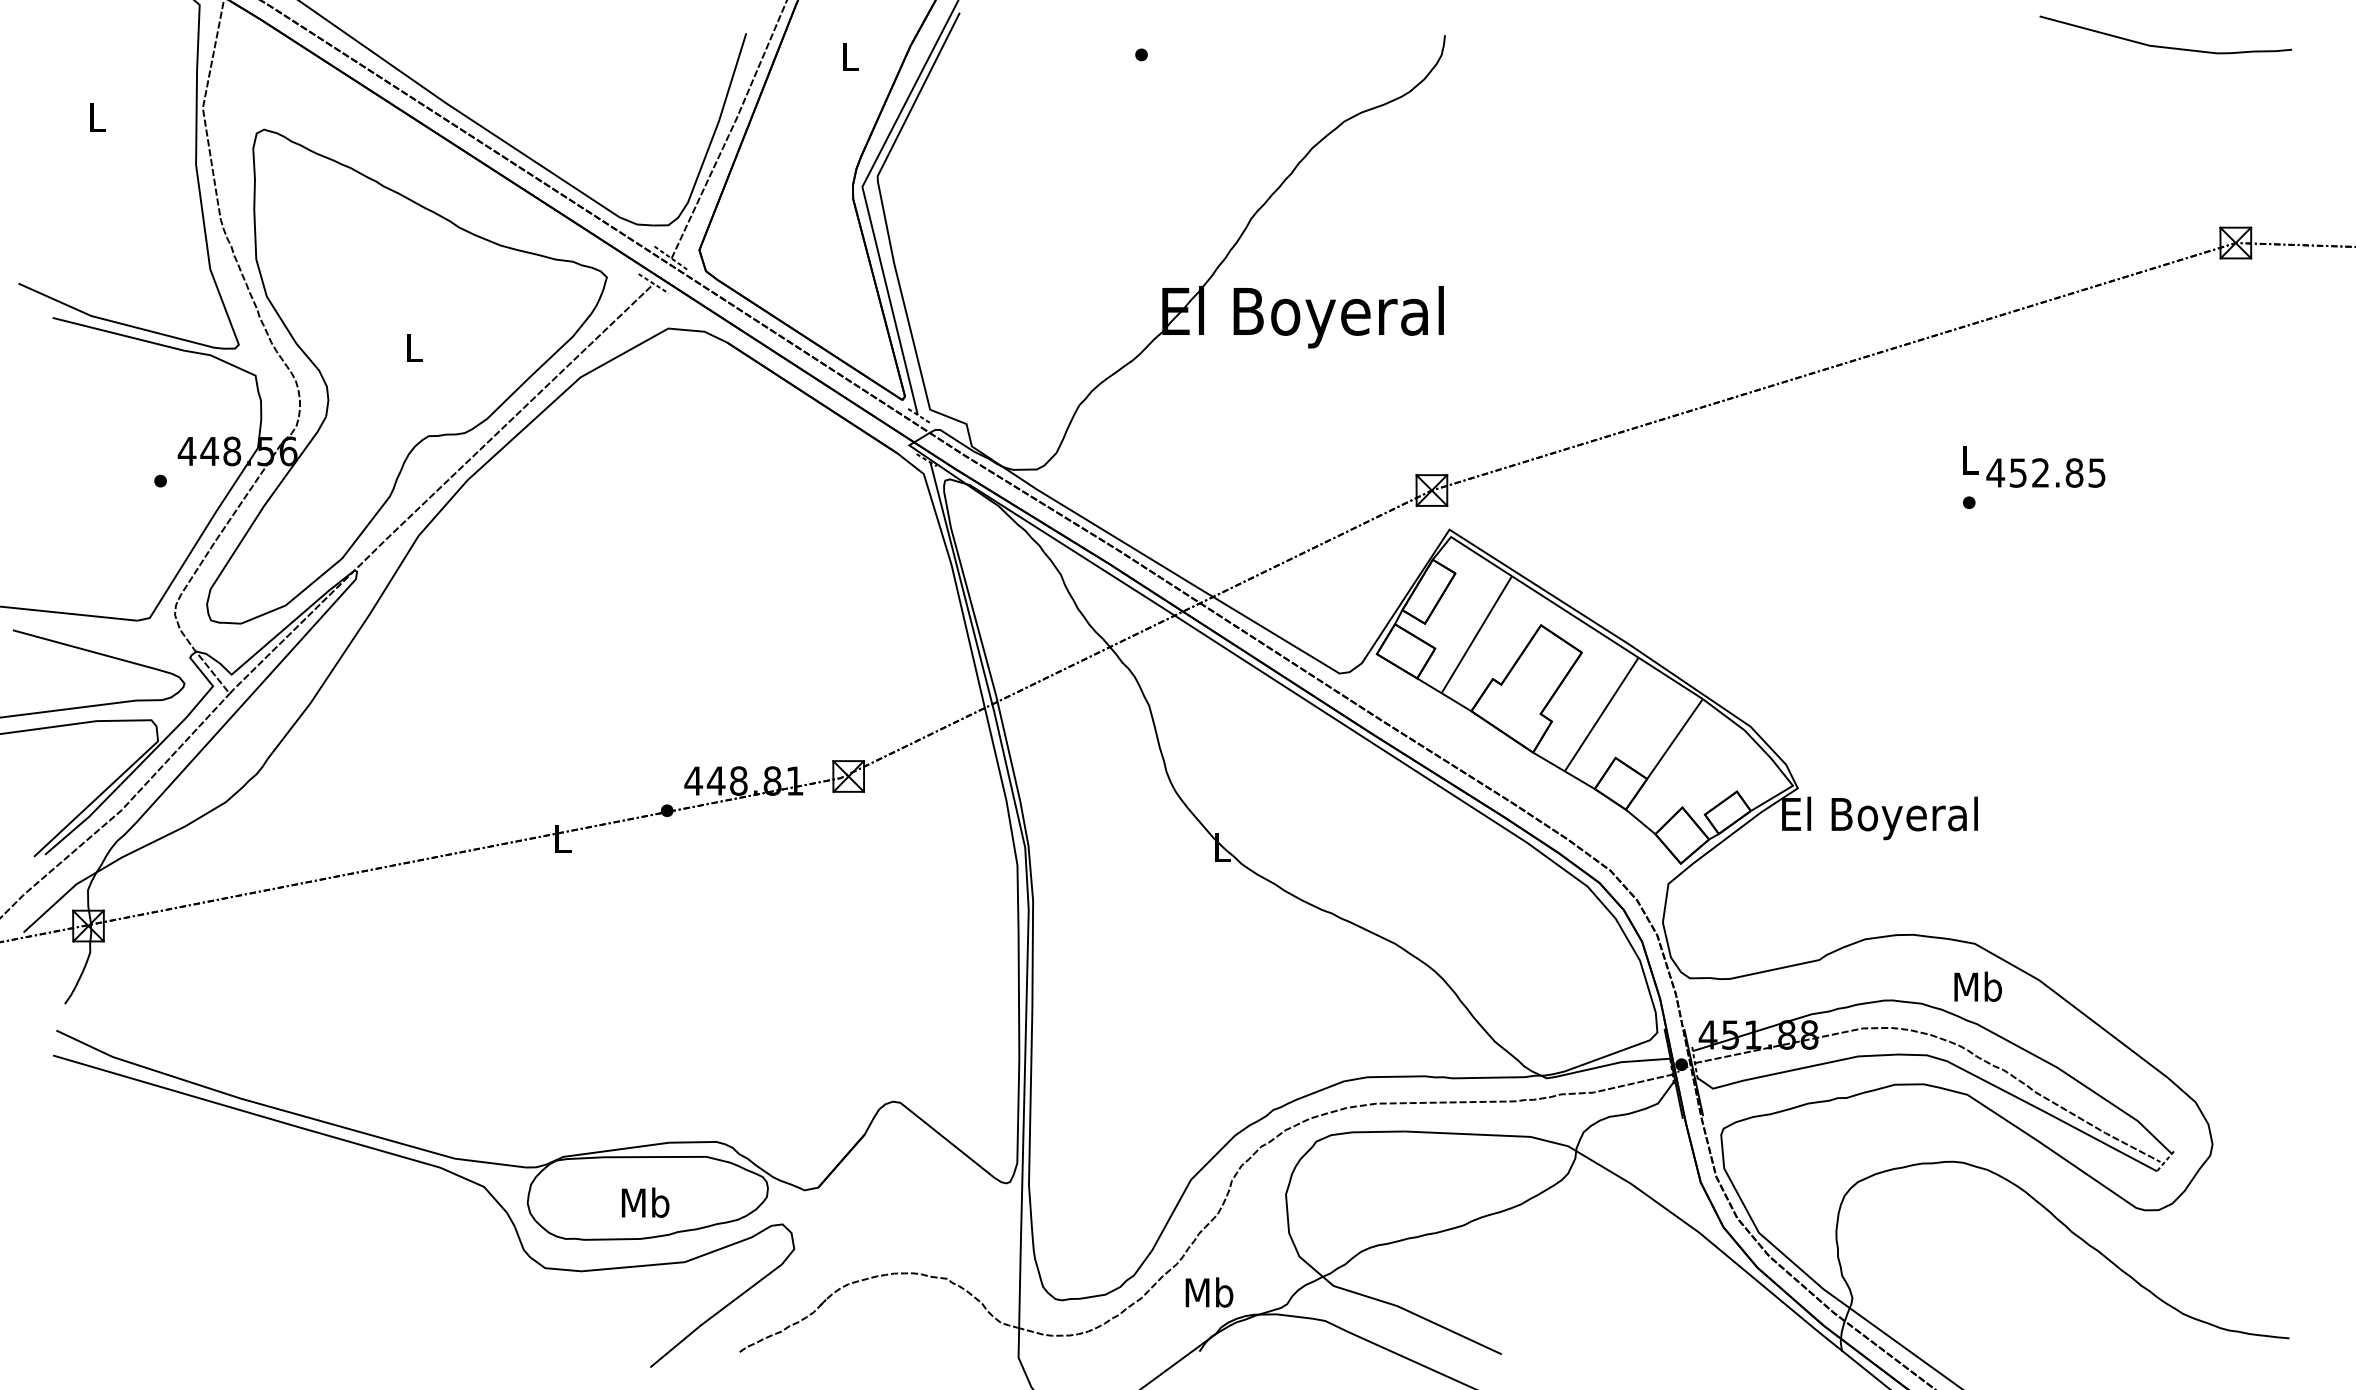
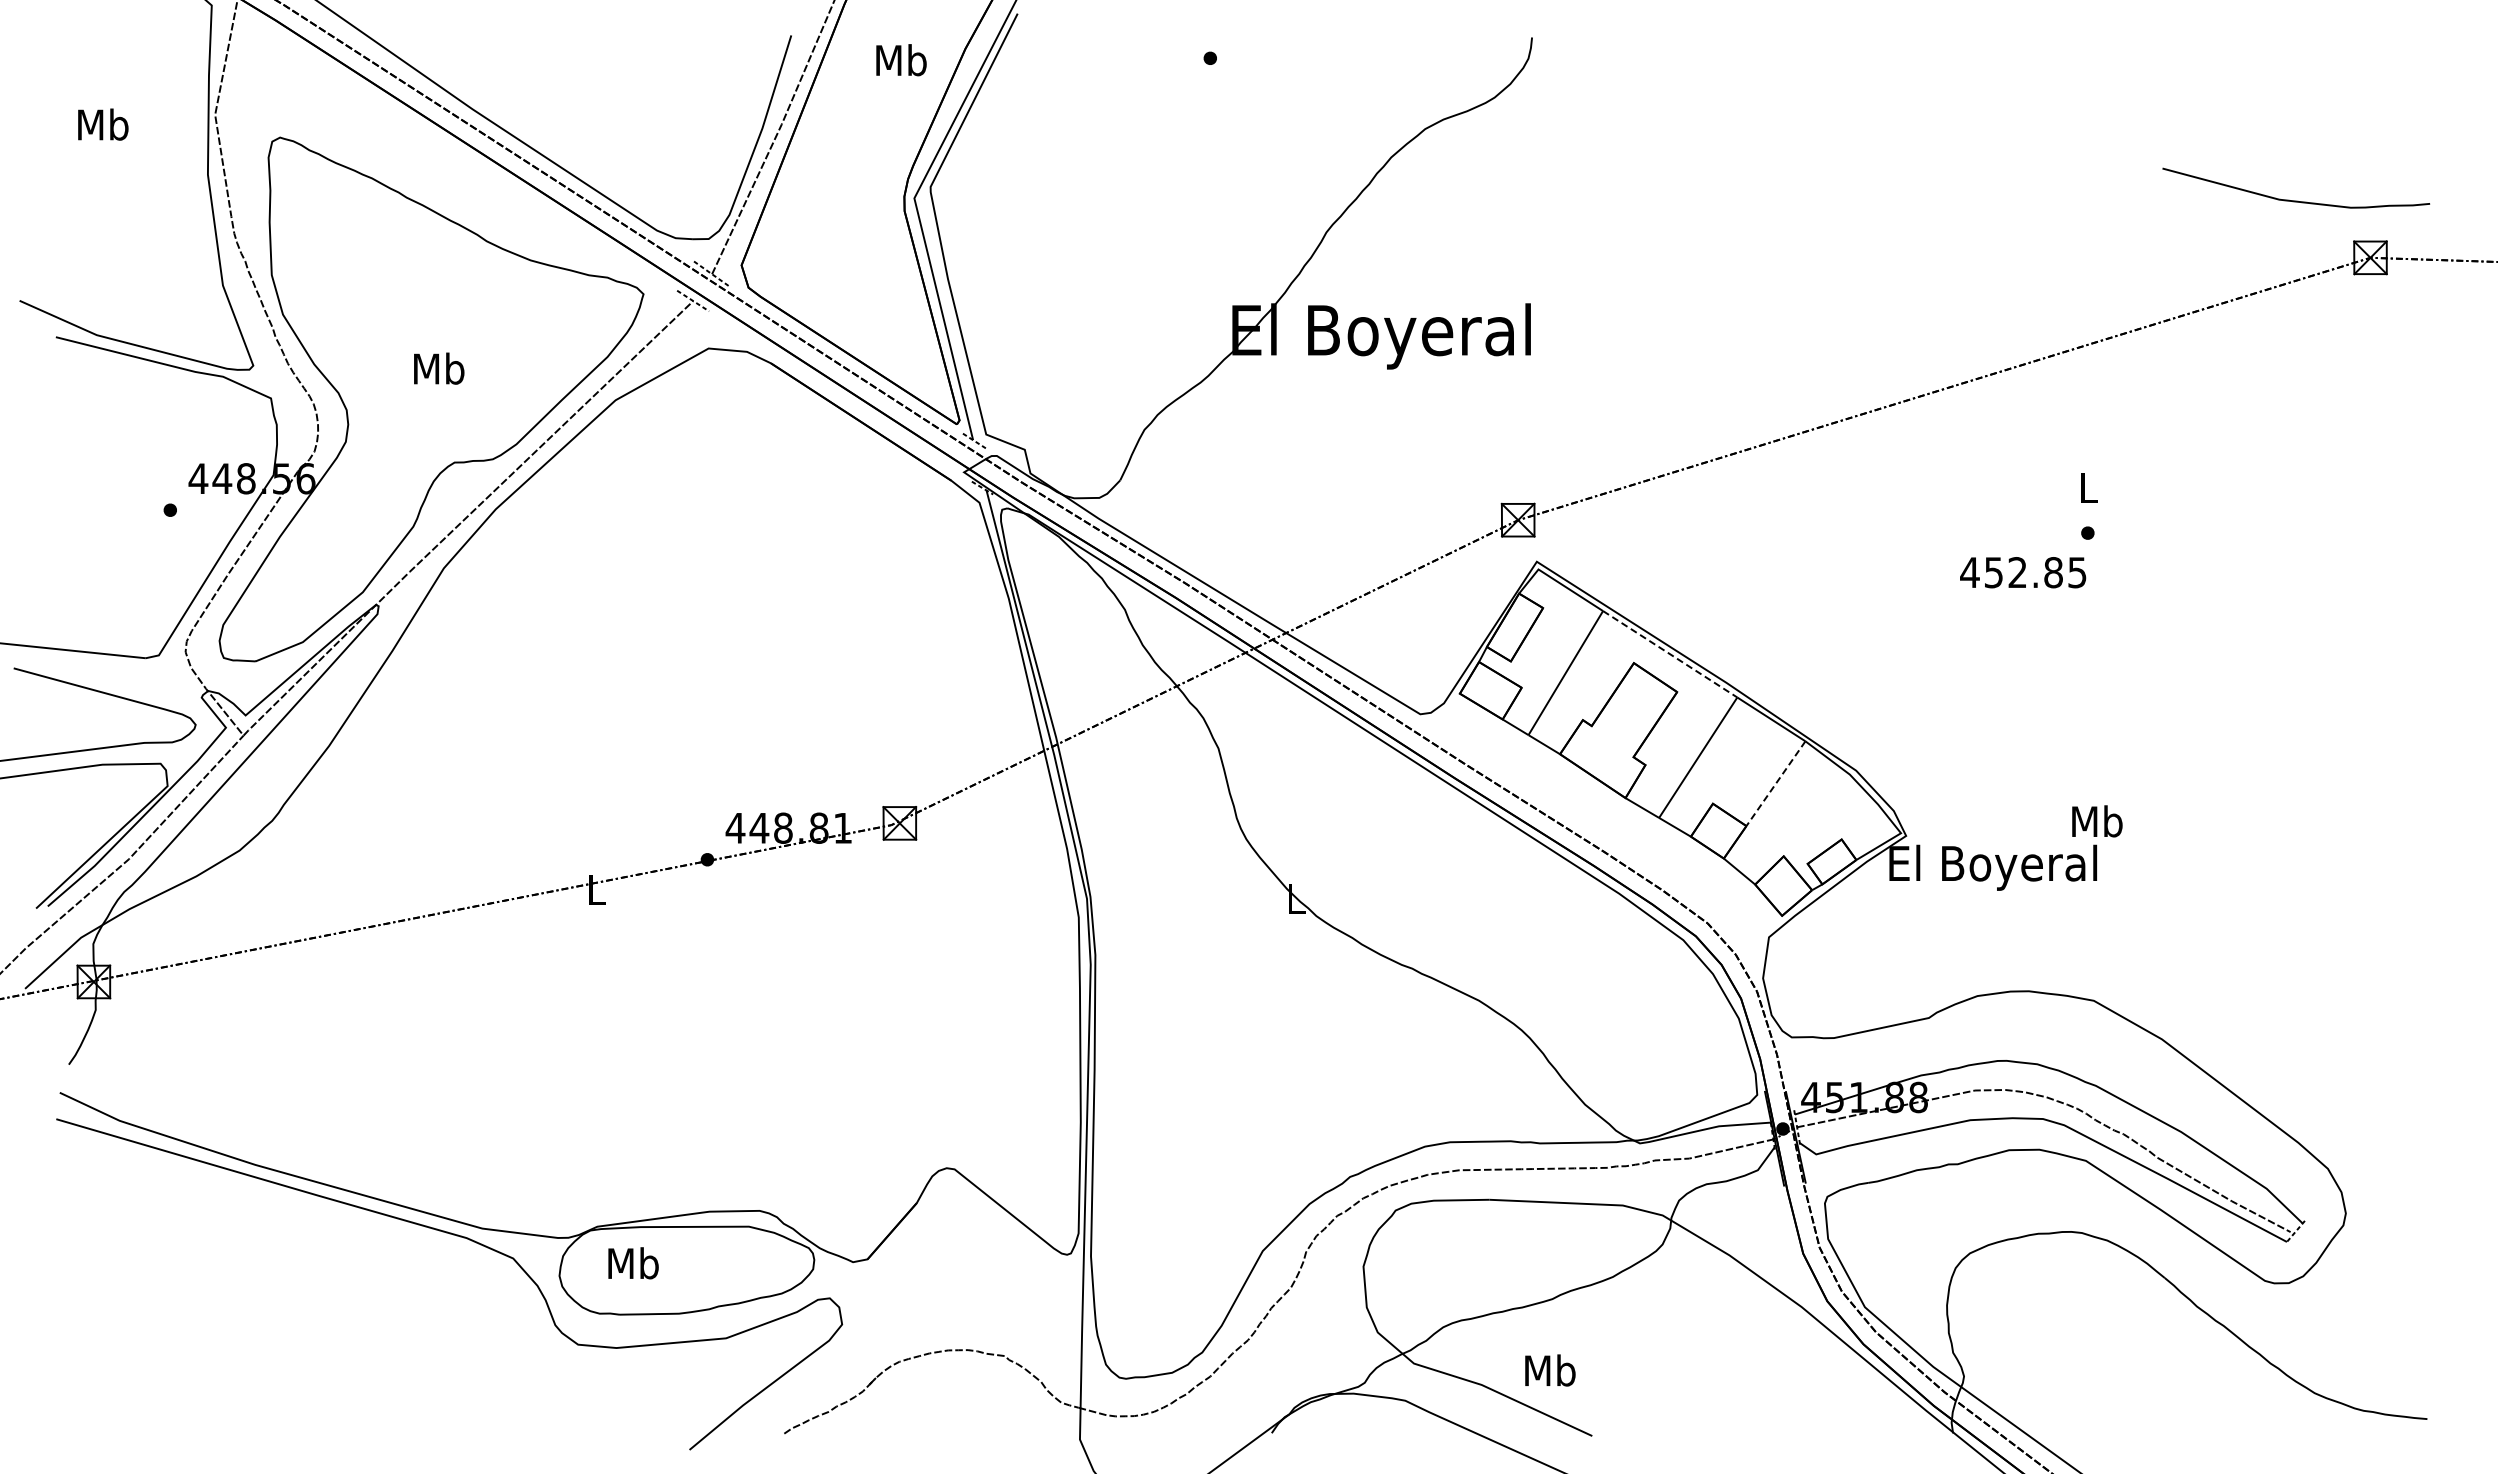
curve: (2166, 46) -> (2296, 200), moved
text: (850, 56) -> (901, 60), L -> Mb
text: (97, 117) -> (103, 124), L -> Mb
text: (414, 347) -> (439, 368), L -> Mb
text: (2046, 472) -> (2023, 572), moved
line: (1575, 617) -> (1670, 654), solid -> dashed
line: (1674, 738) -> (1775, 783), solid -> dashed
text: (1978, 986) -> (2097, 821), moved
text: (645, 1202) -> (633, 1263), moved
text: (1209, 1292) -> (1550, 1370), moved

